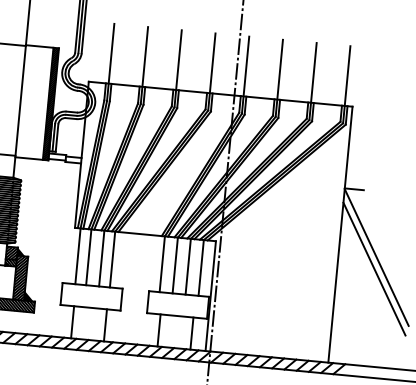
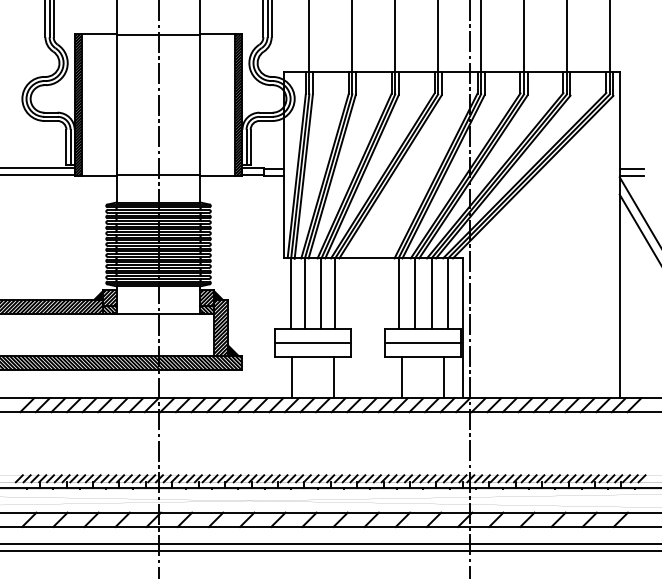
line: (354, 183) -> (631, 169), added
line: (91, 296) -> (313, 343), added
line: (178, 305) -> (423, 343), added

